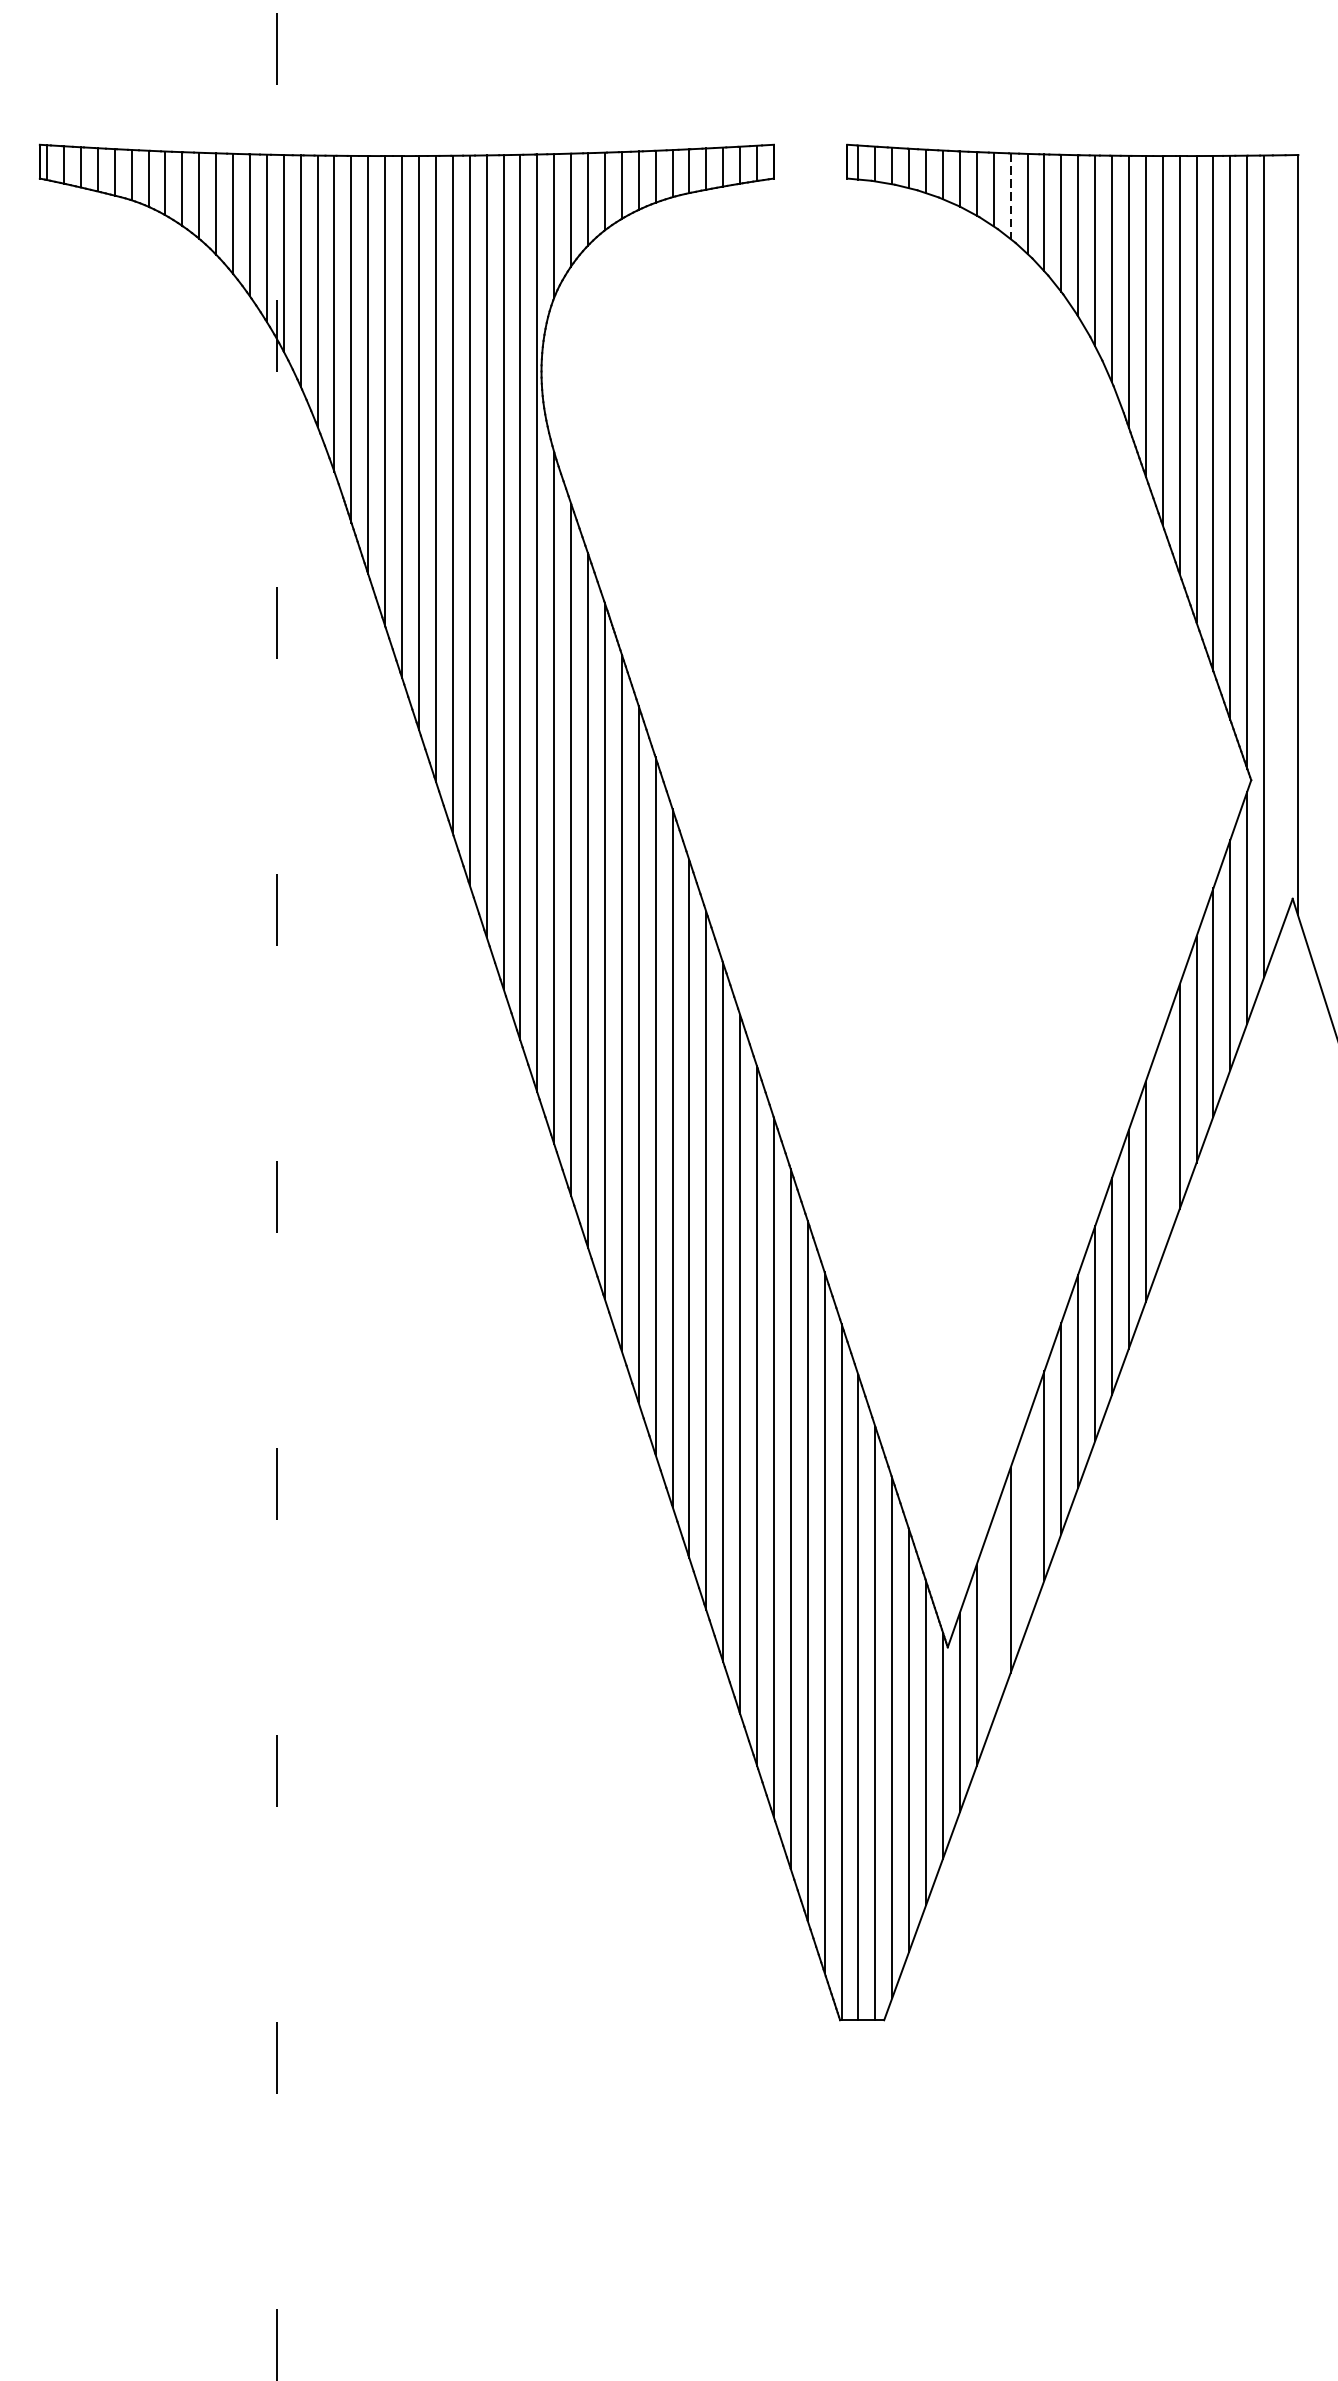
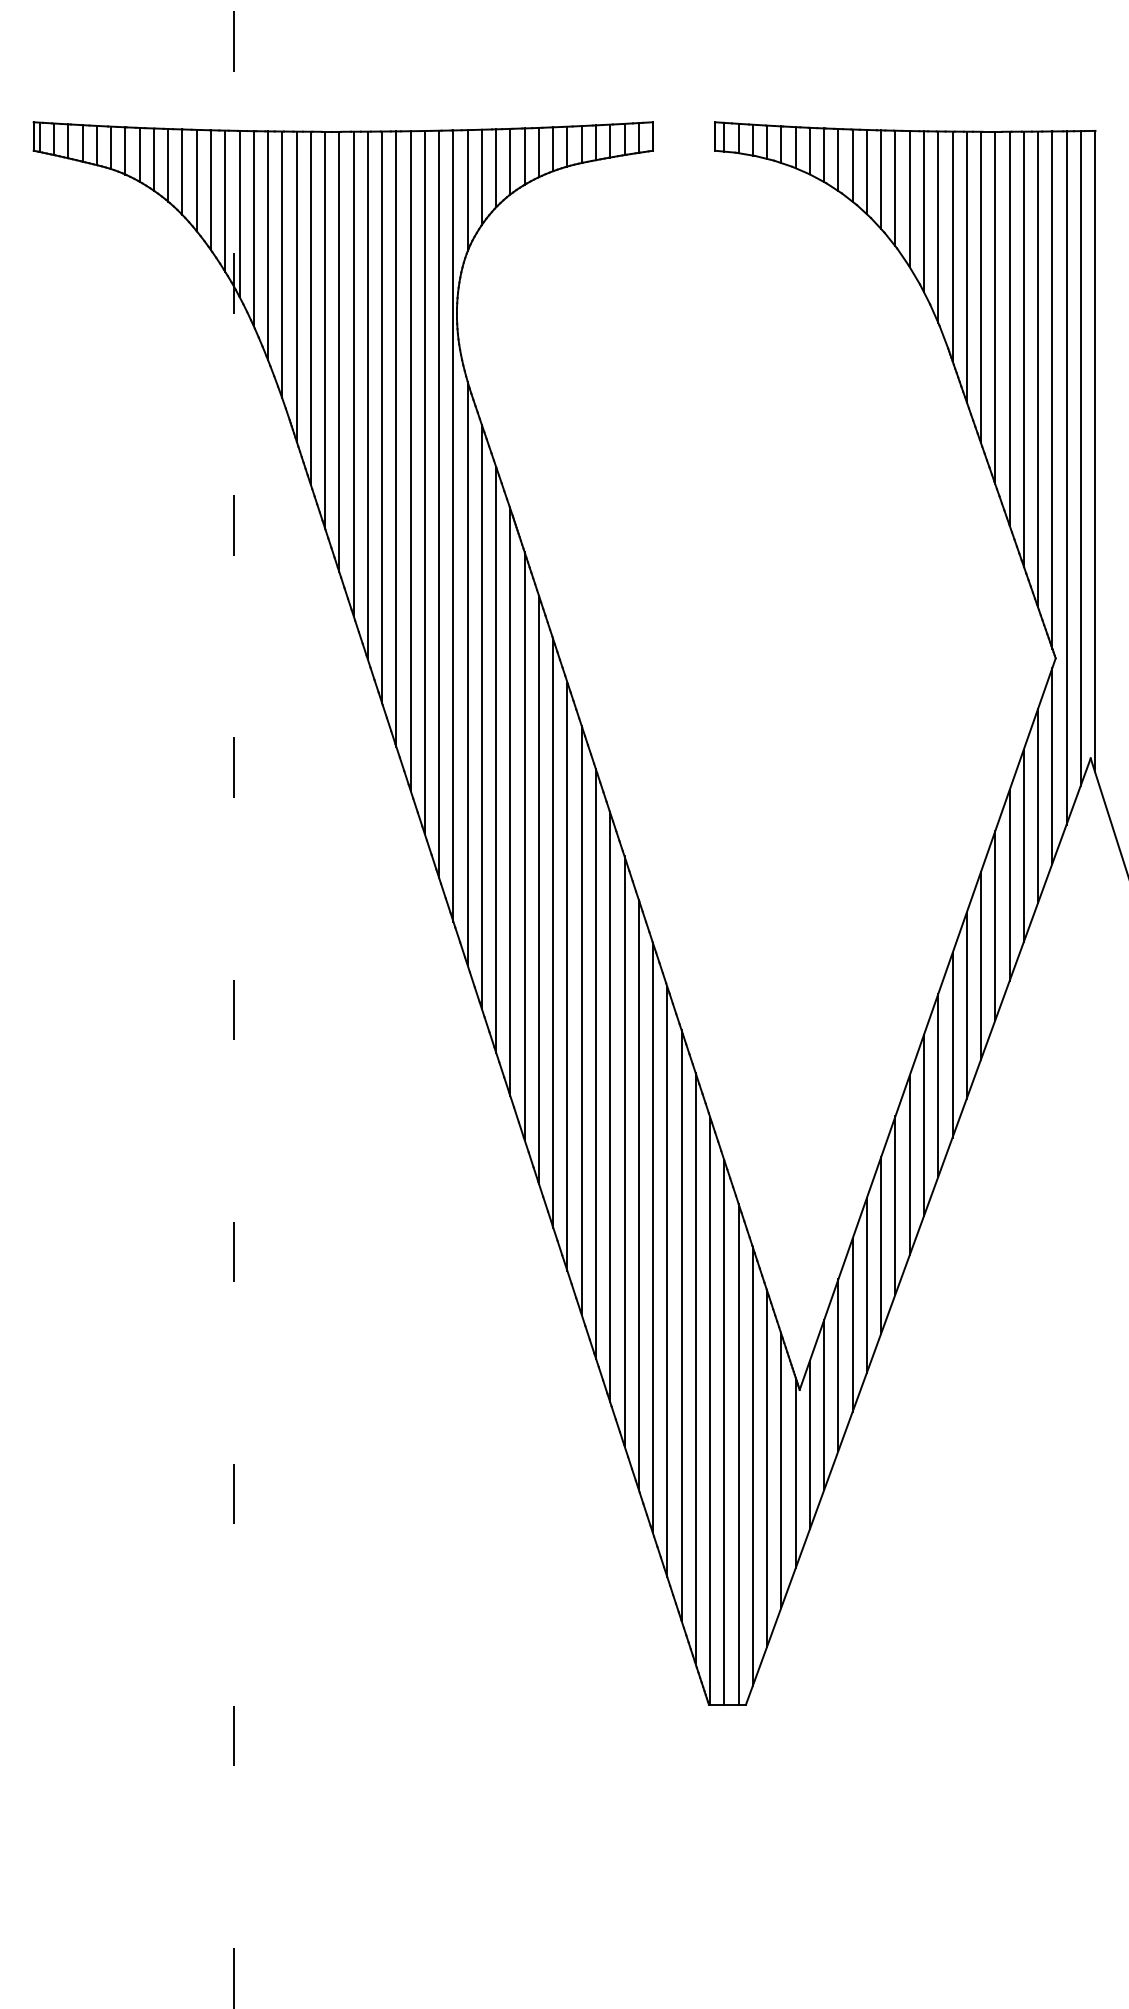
line: (1010, 197) -> (852, 166), dashed -> solid
line: (1280, 543) -> (1080, 458), added
line: (1163, 1144) -> (981, 965), added
line: (1026, 1522) -> (866, 1284), added
line: (993, 1617) -> (838, 1364), added

